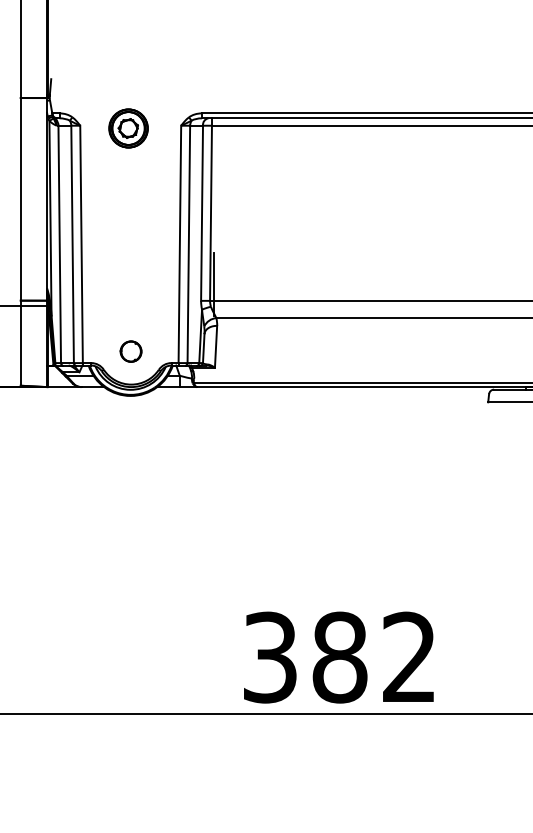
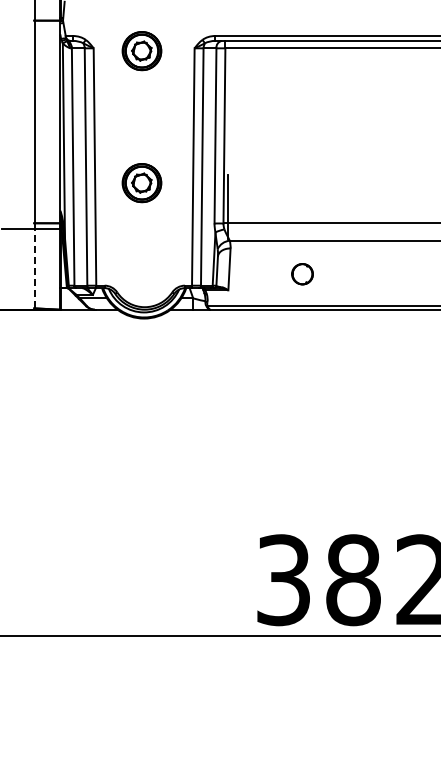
part: (128, 260) -> (141, 183), added
line: (21, 343) -> (34, 266), solid -> dashed
part: (130, 351) -> (301, 274), moved

